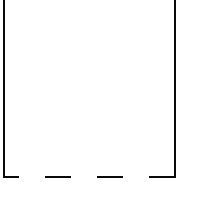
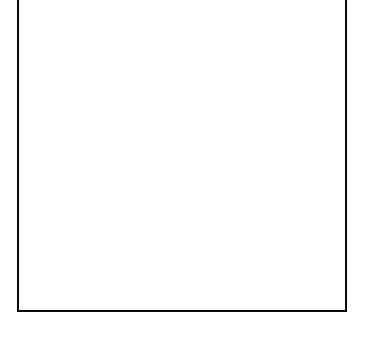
line: (89, 176) -> (181, 309), dashed -> solid

